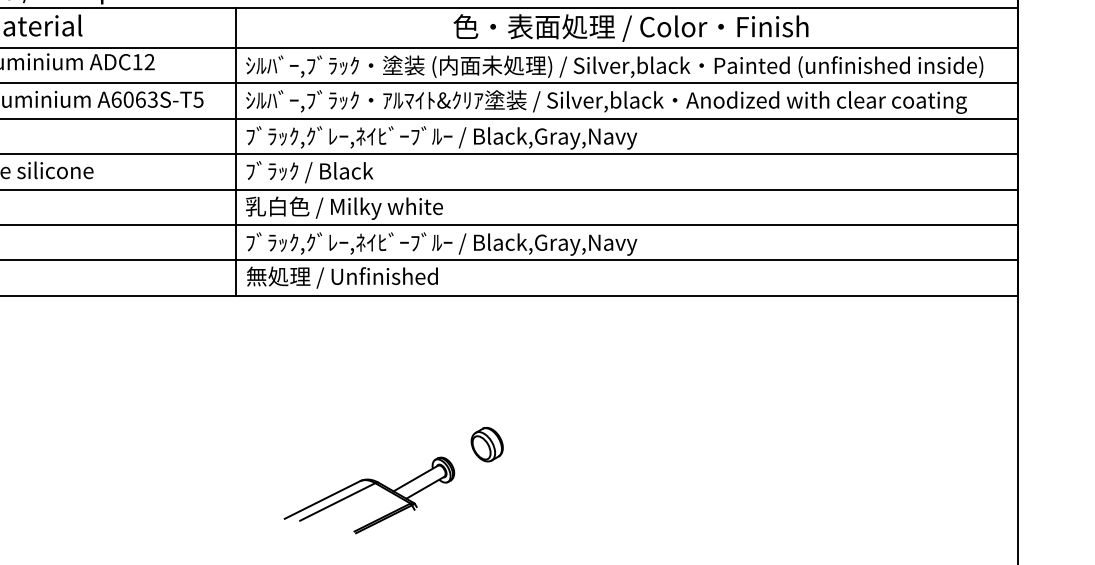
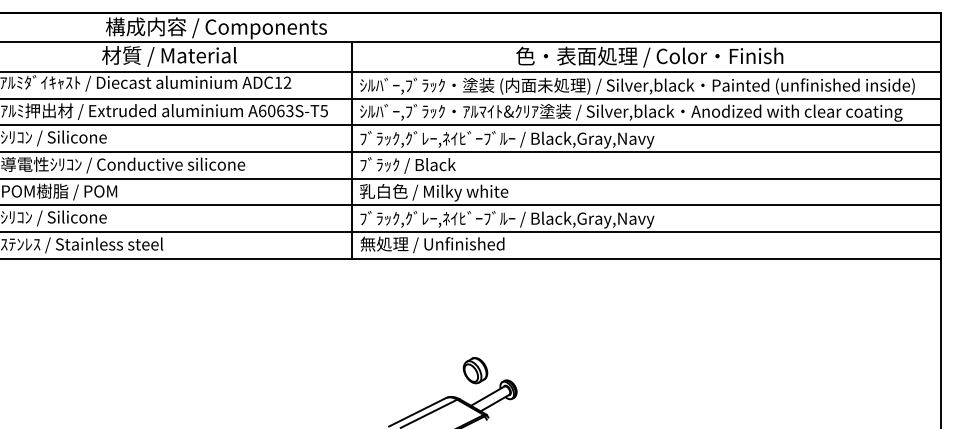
part: (487, 444) -> (475, 370), moved

